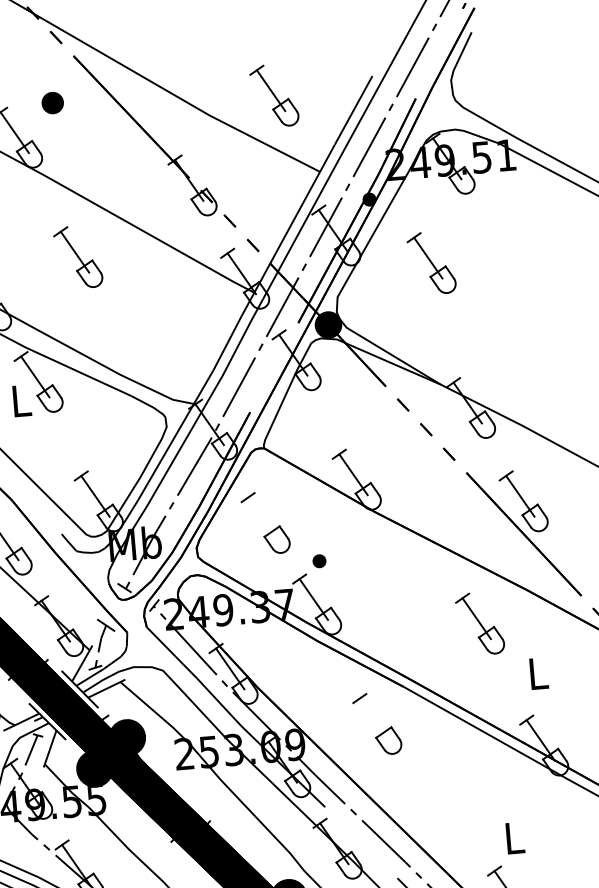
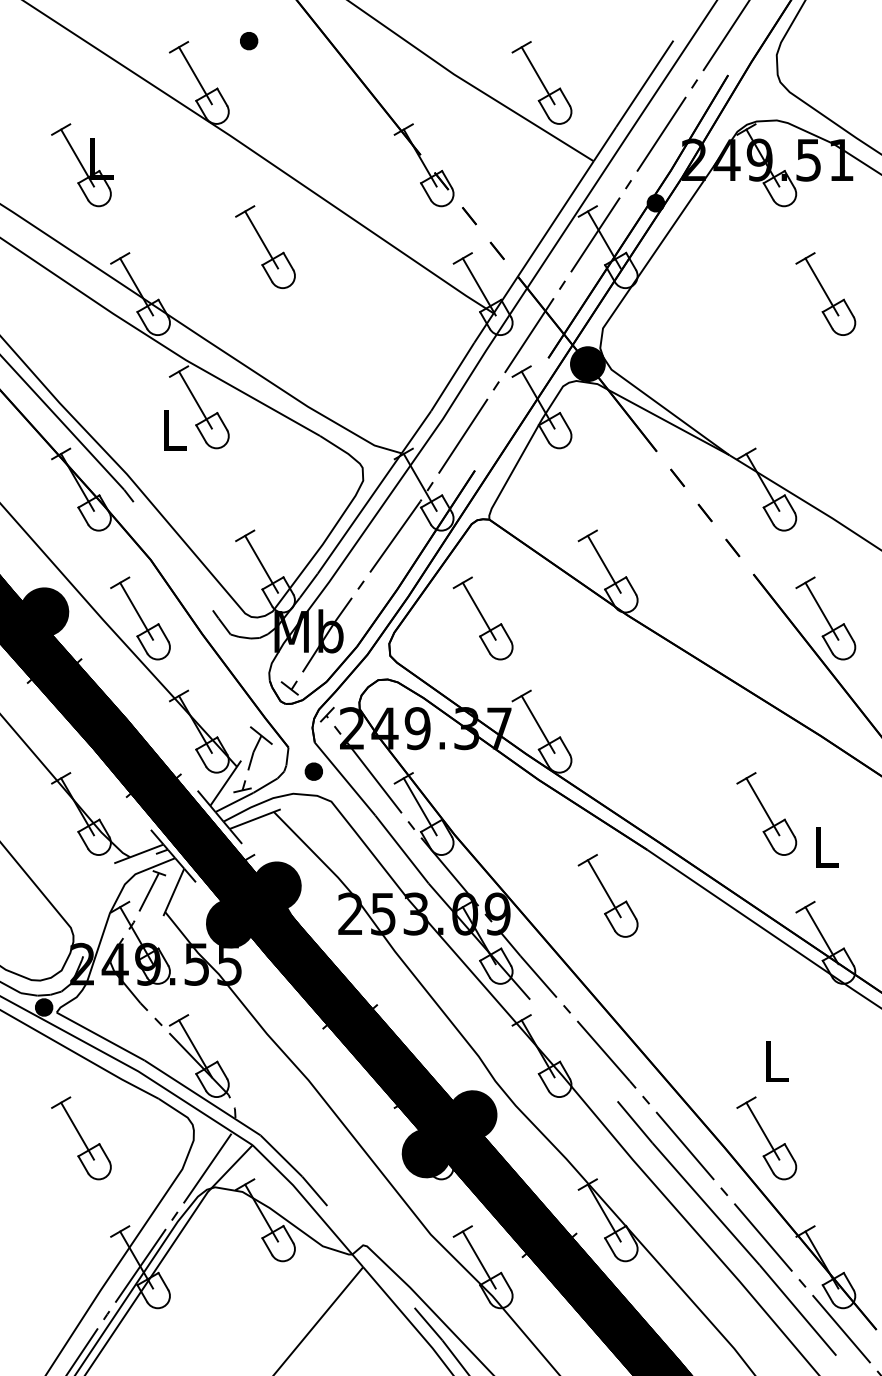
part: (274, 95) -> (541, 82), moved
part: (53, 103) -> (249, 41), size x0.62
part: (431, 262) -> (825, 293), moved
line: (261, 517) -> (478, 610), added
part: (319, 561) -> (313, 771), moved
part: (479, 623) -> (766, 813), moved
line: (373, 718) -> (603, 888), added

